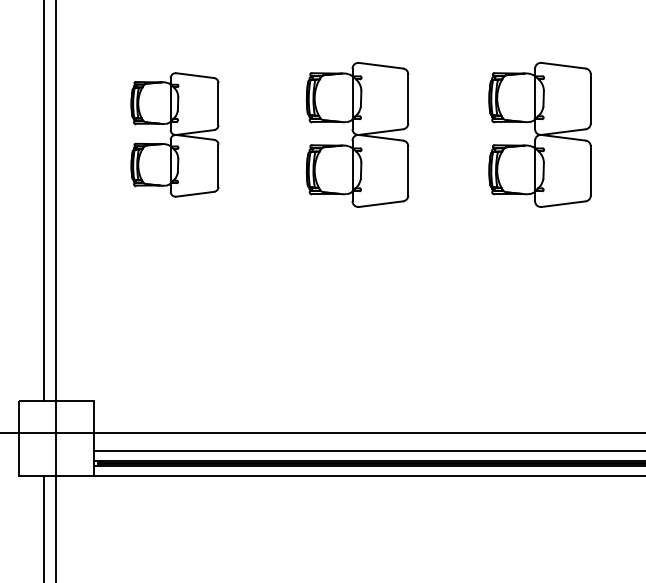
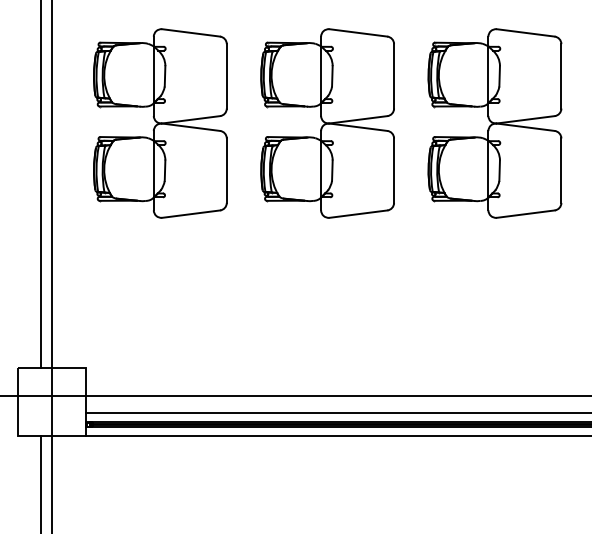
part: (174, 134) -> (159, 123), size x1.67
part: (357, 134) -> (327, 123), size x1.43
part: (539, 134) -> (494, 123), size x1.43

